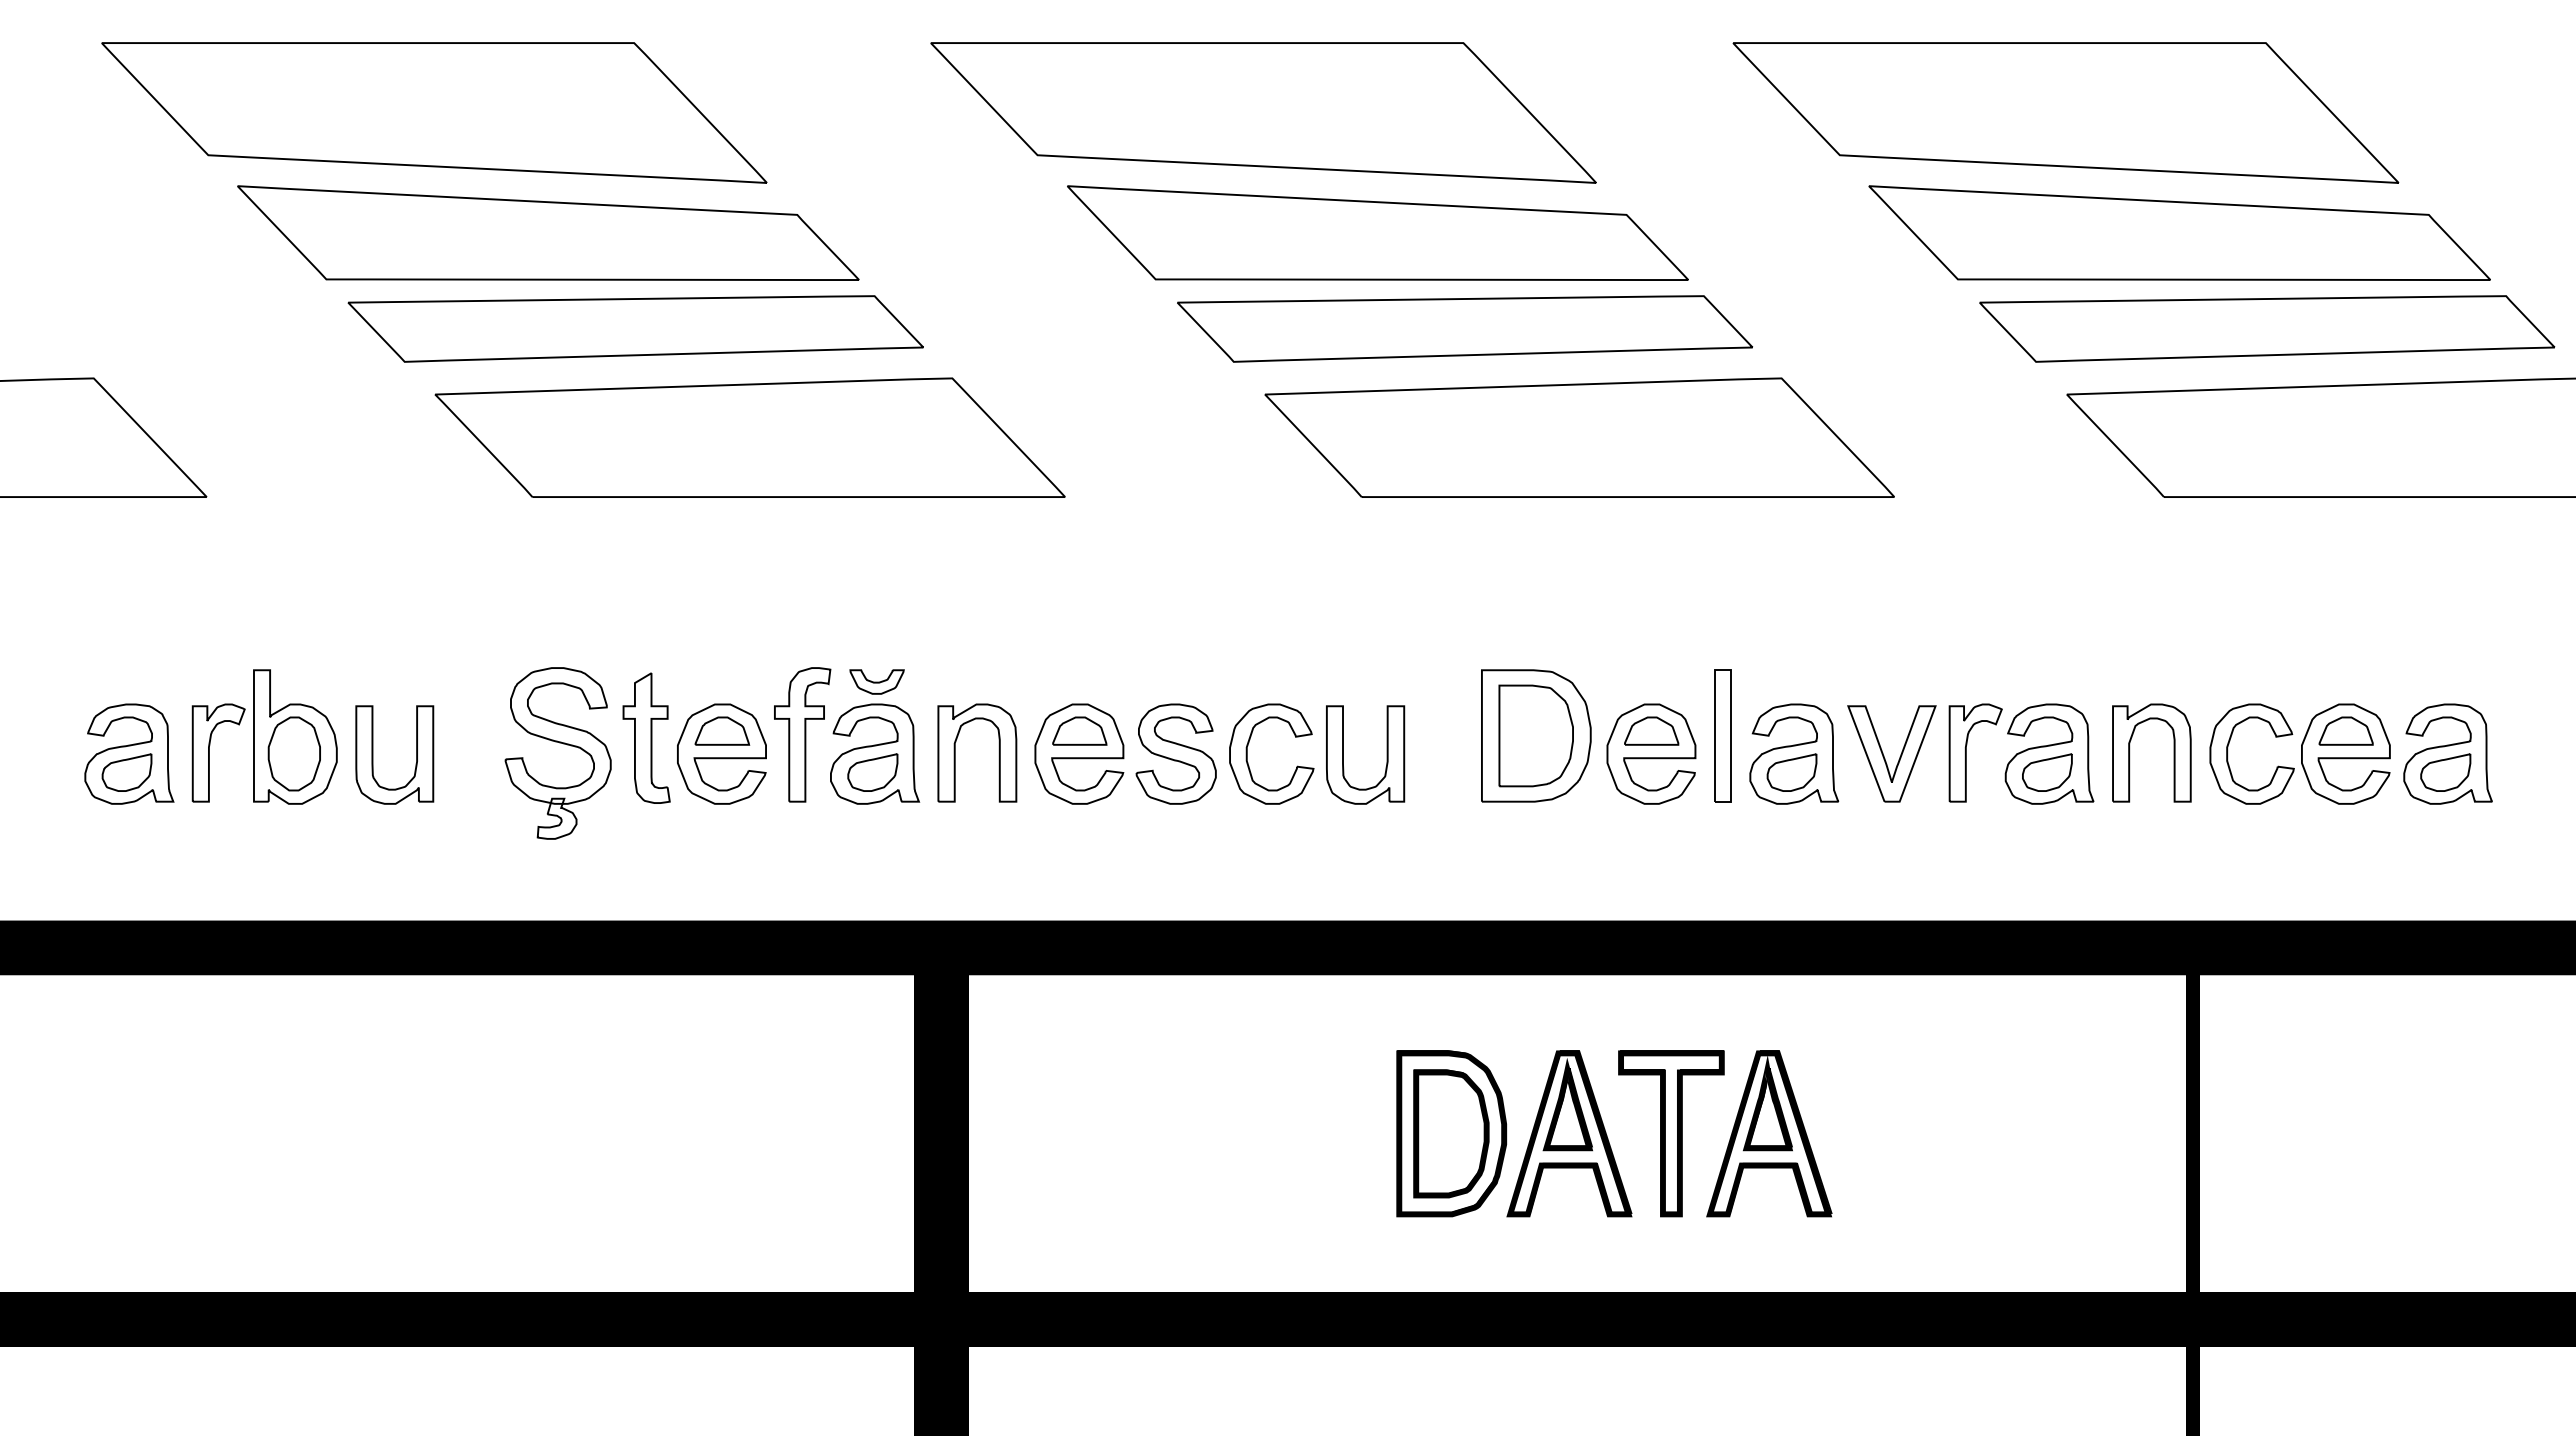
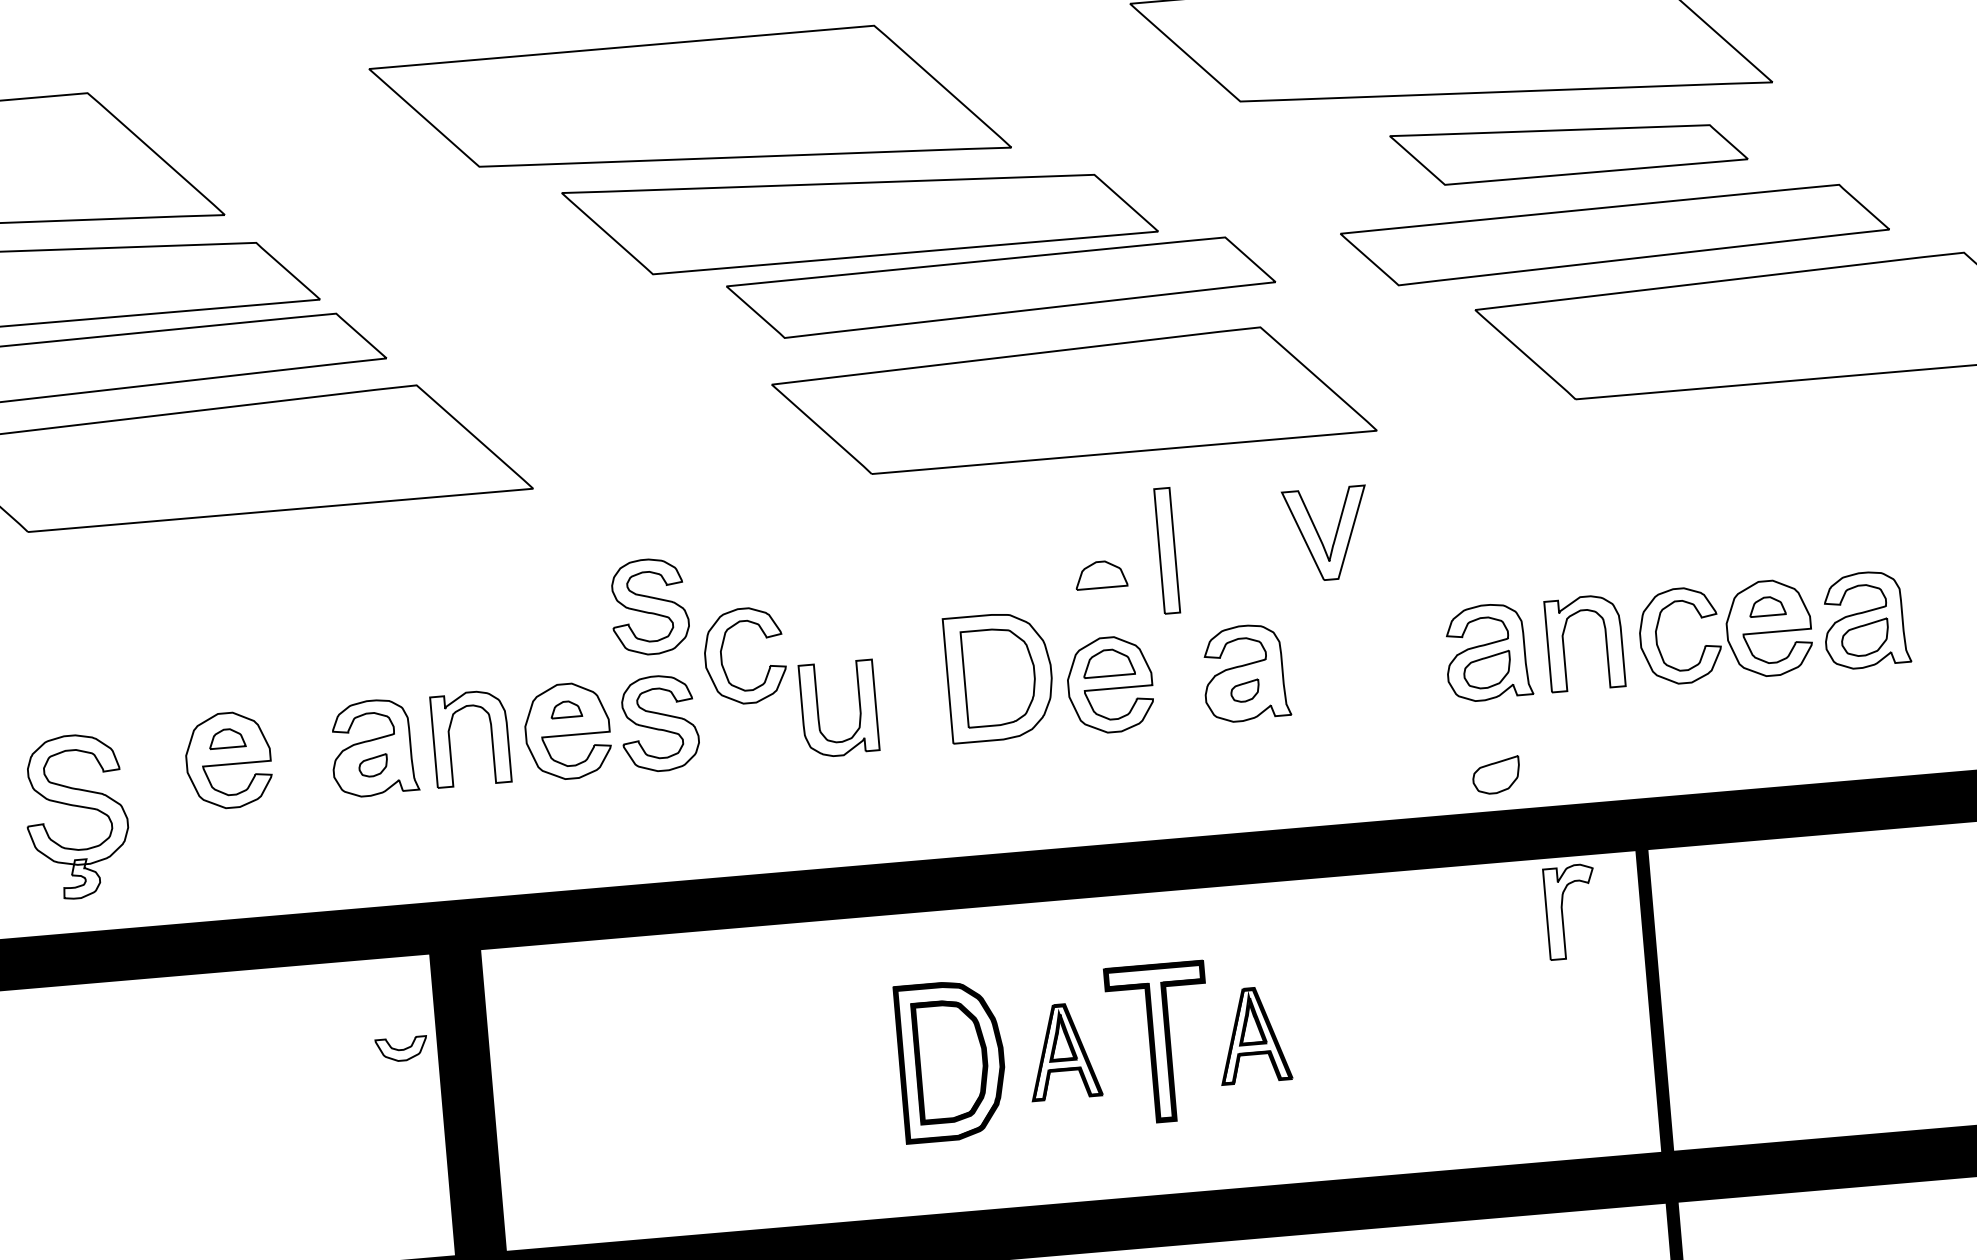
part: (1377, 232) -> (859, 211), moved
part: (2179, 232) -> (1568, 147), size x0.6
part: (1465, 328) -> (1001, 287), moved
part: (2267, 328) -> (1615, 234), moved
part: (1579, 437) -> (1073, 399), moved
part: (1175, 630) -> (648, 606), added
part: (1651, 637) -> (1100, 574), added
part: (876, 681) -> (401, 1048), moved
part: (722, 730) -> (227, 738), size x0.7
part: (1079, 730) -> (565, 708), size x0.6
part: (2345, 730) -> (1766, 606), size x0.7
part: (802, 734) -> (303, 735), removed
part: (1722, 735) -> (1166, 550), moved
part: (646, 737) -> (155, 750), removed
part: (559, 743) -> (77, 807), moved
part: (1966, 752) -> (1562, 912), moved
part: (1247, 753) -> (722, 657), moved
part: (1884, 755) -> (1320, 536), moved
part: (872, 772) -> (372, 765), size x0.6
part: (1791, 772) -> (1244, 690), size x0.6
part: (2047, 883) -> (1496, 775), added
part: (1569, 1133) -> (1063, 1051), size x0.6
part: (1769, 1133) -> (1253, 1035), size x0.6

